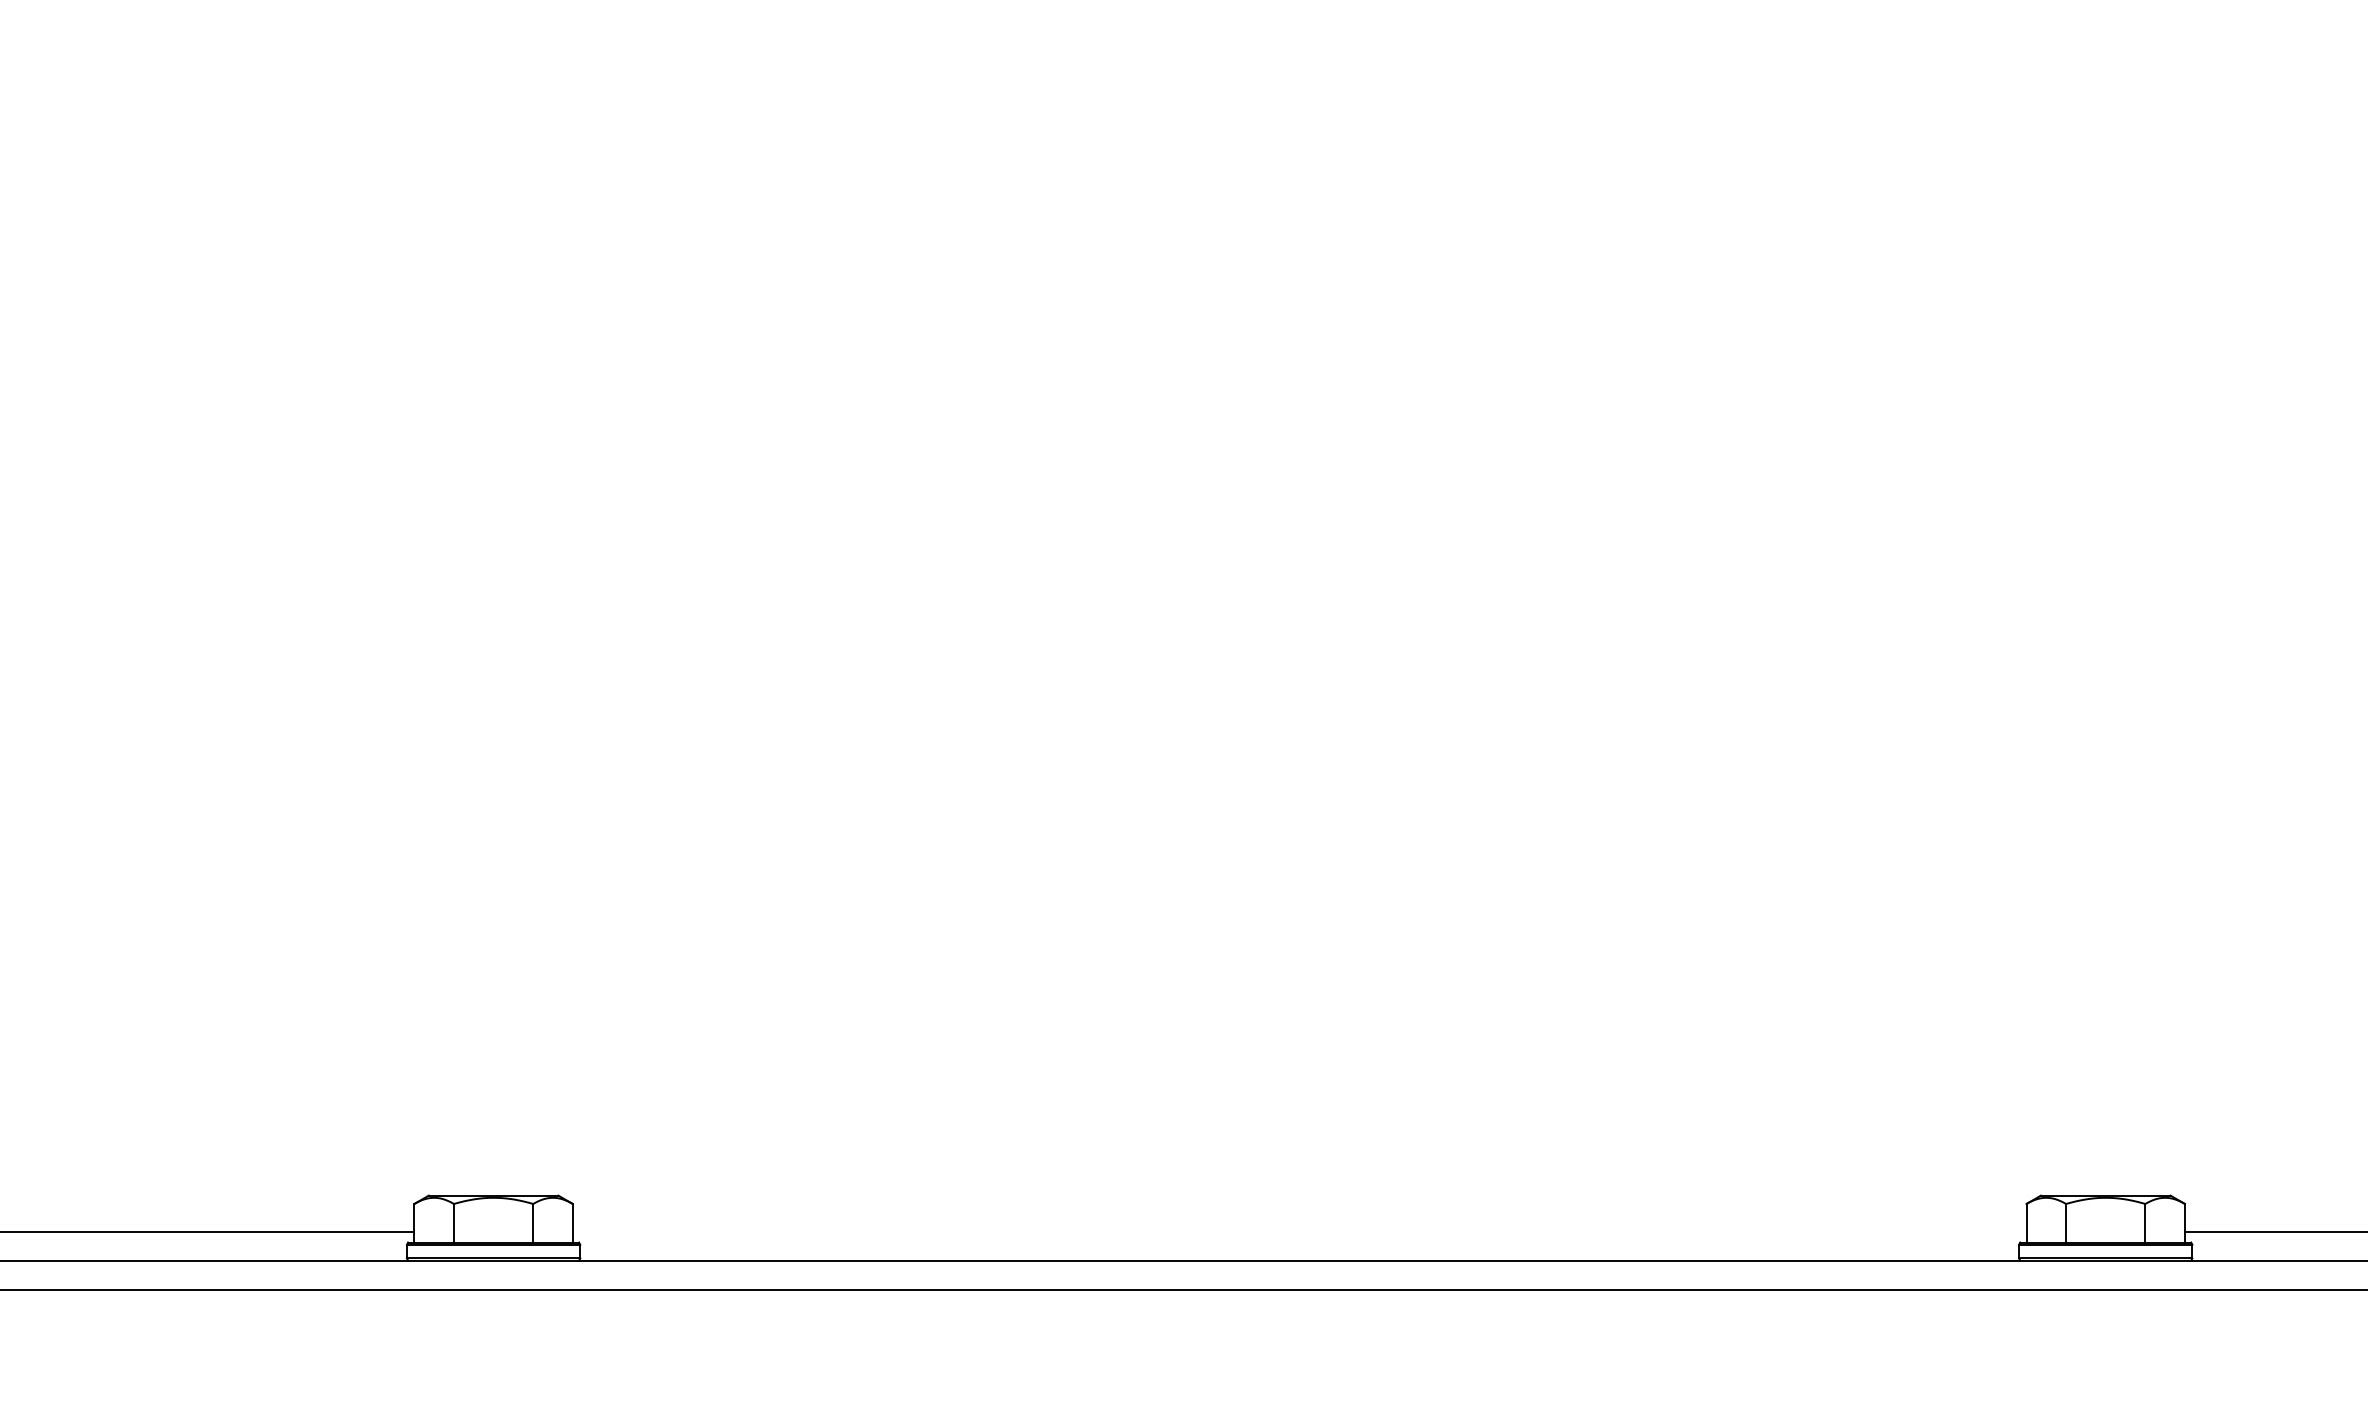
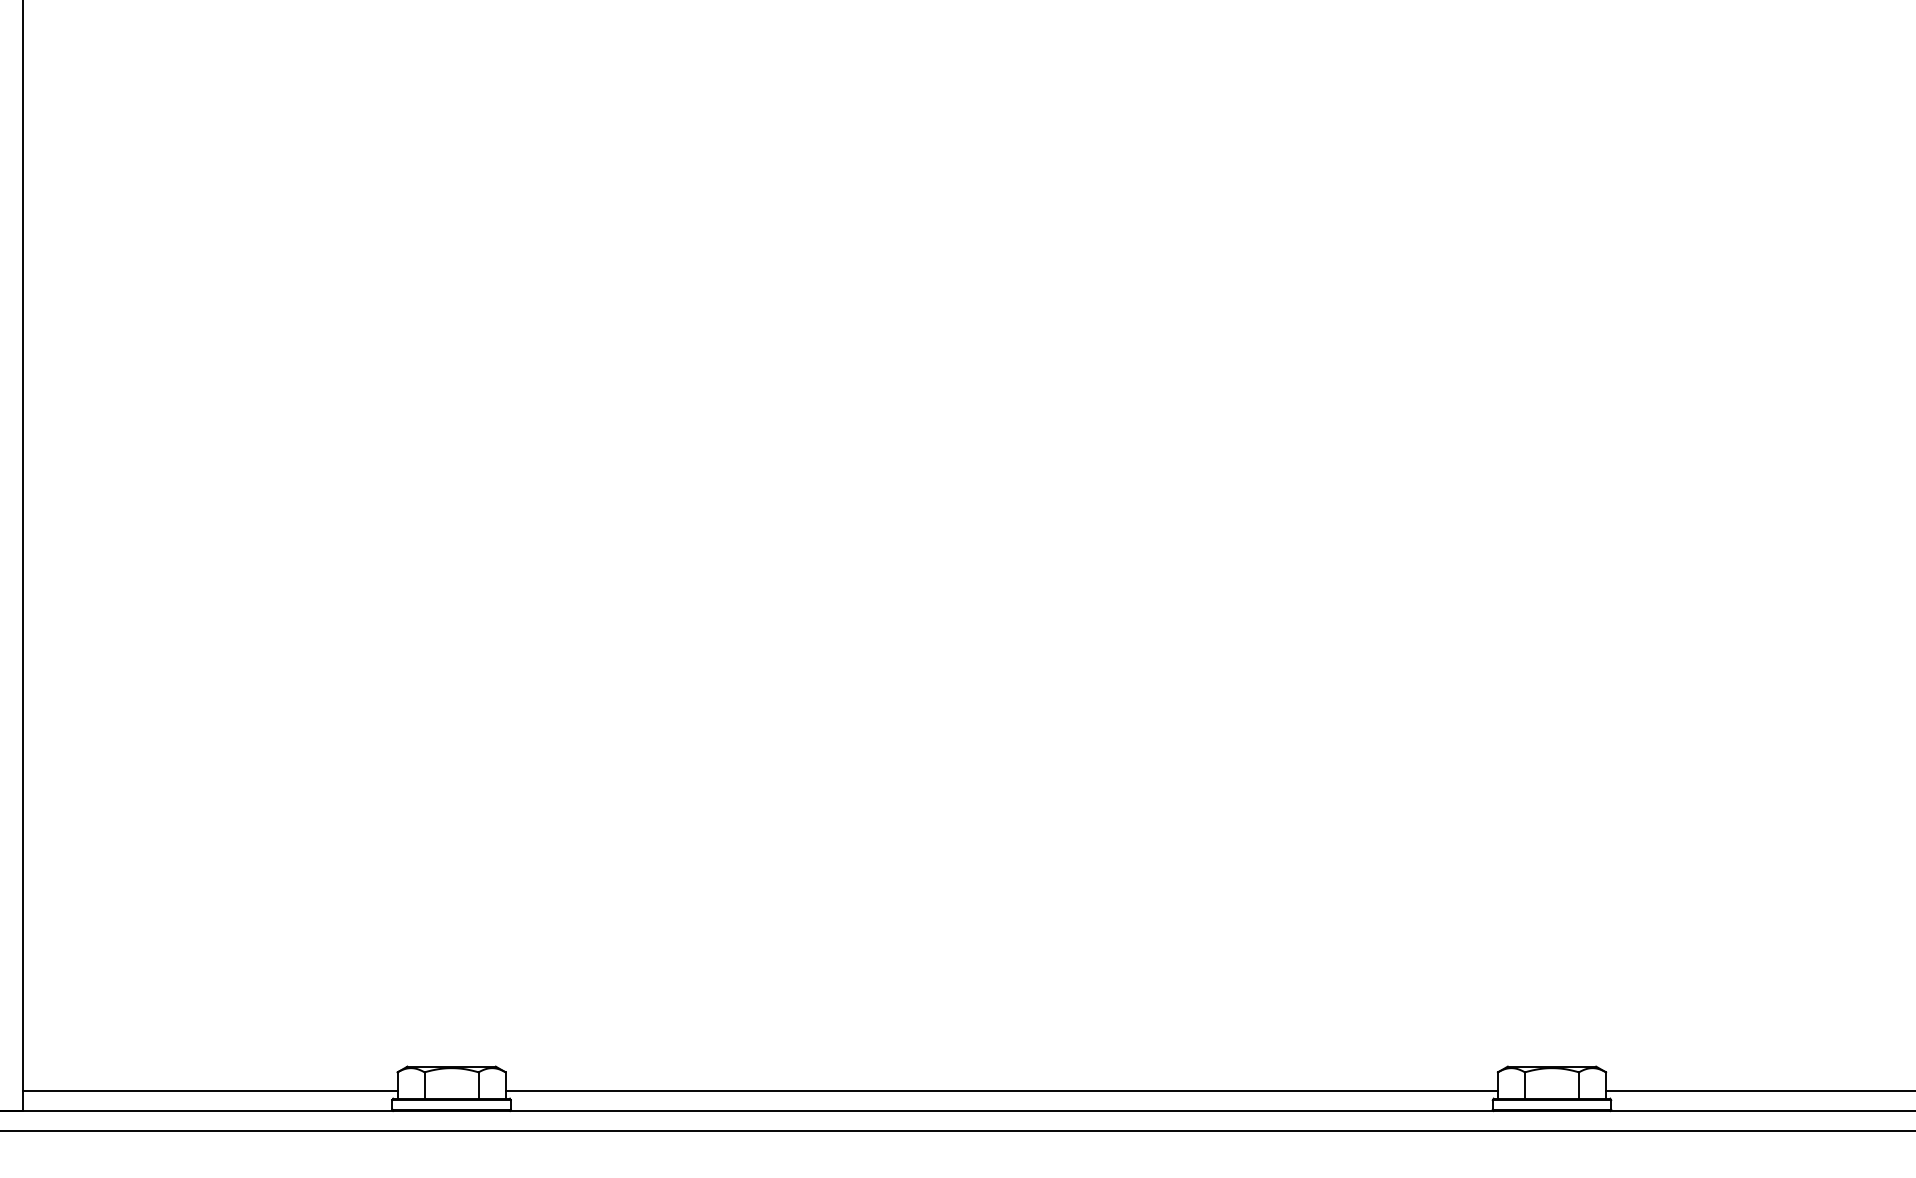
line: (1299, 1232) -> (1001, 1091), added

